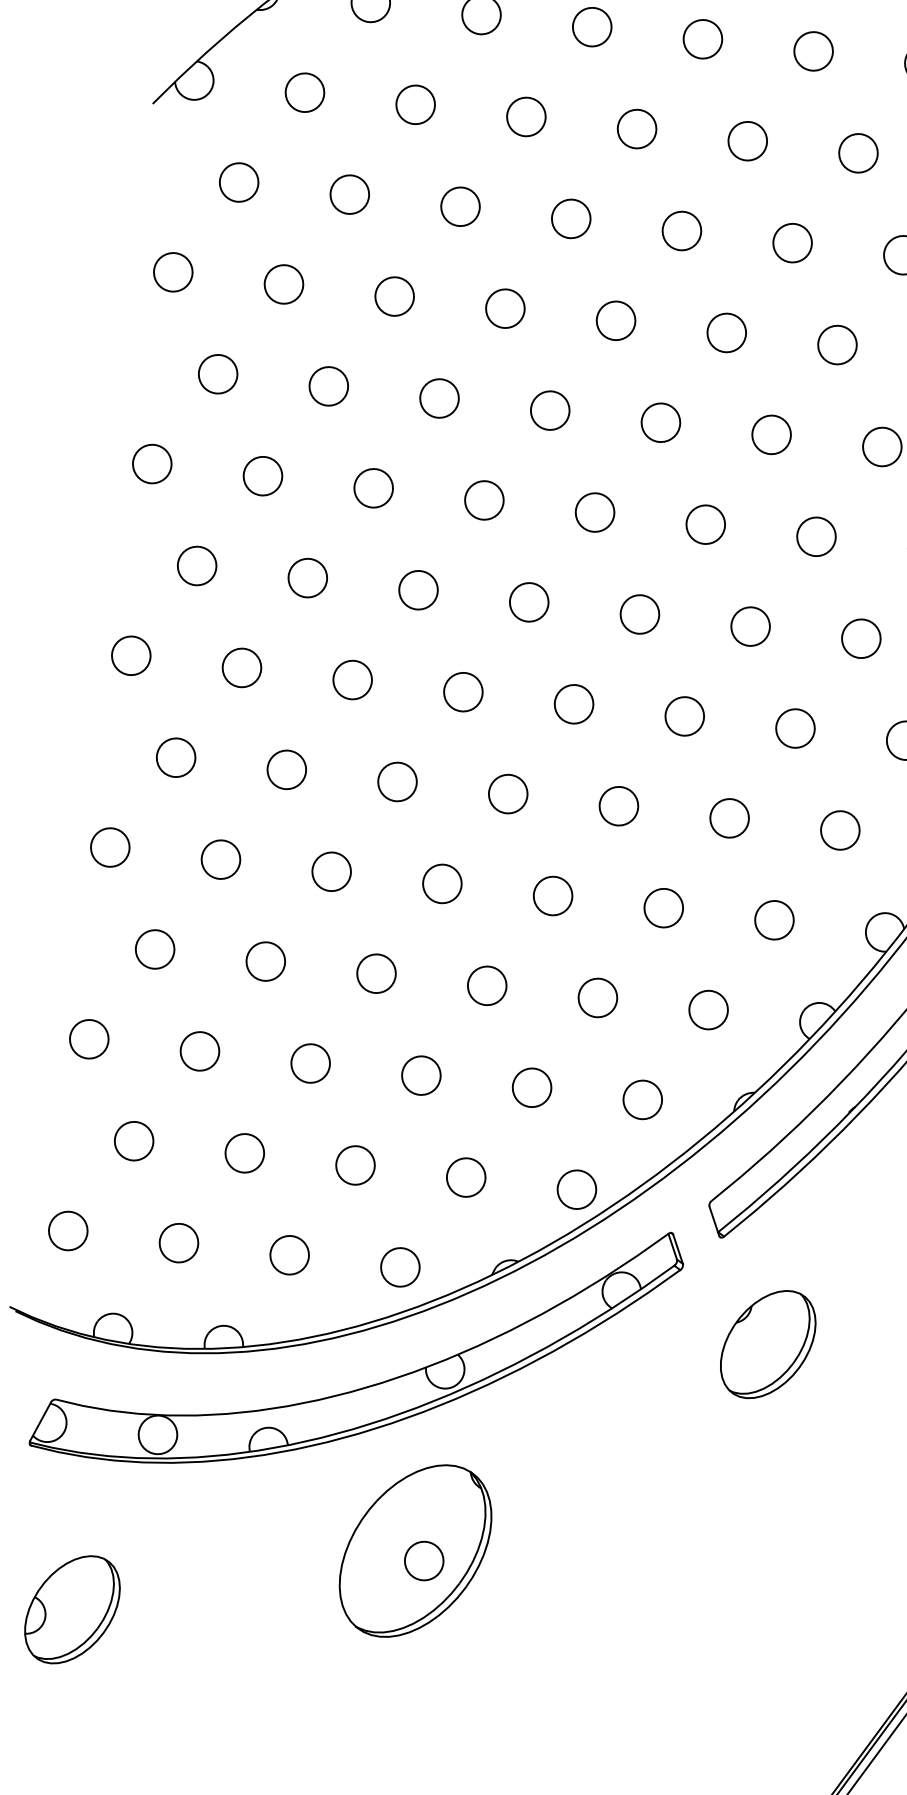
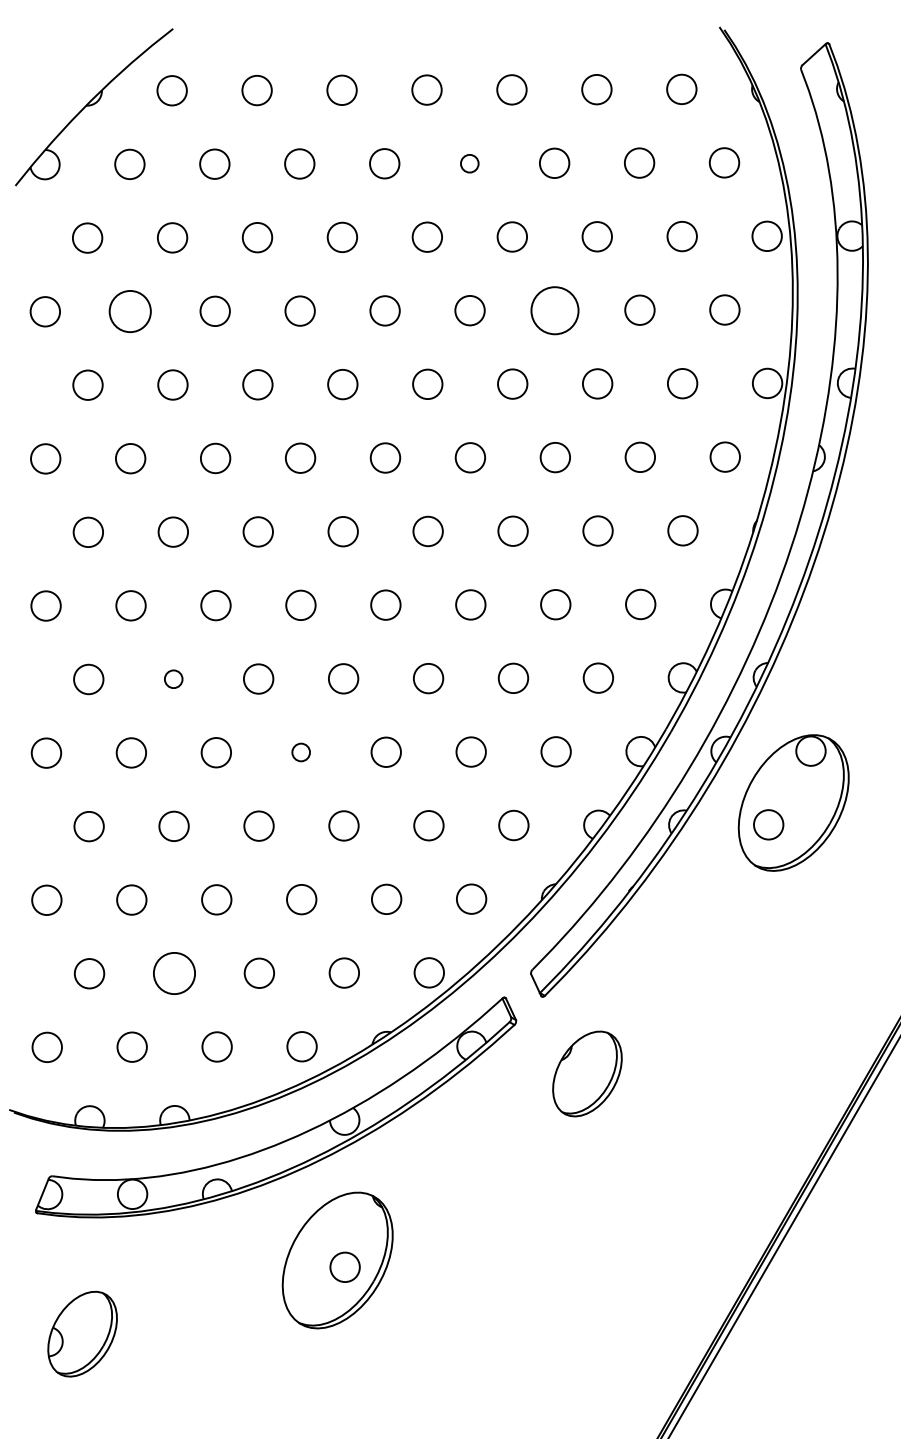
circle: (747, 141) -> (469, 163), size x0.6
circle: (284, 284) -> (130, 311), size x1.4
circle: (836, 343) -> (554, 309), size x1.6
circle: (286, 768) -> (173, 678), size x0.6
circle: (441, 883) -> (300, 752), size x0.6
circle: (244, 1153) -> (174, 973), size x1.4

